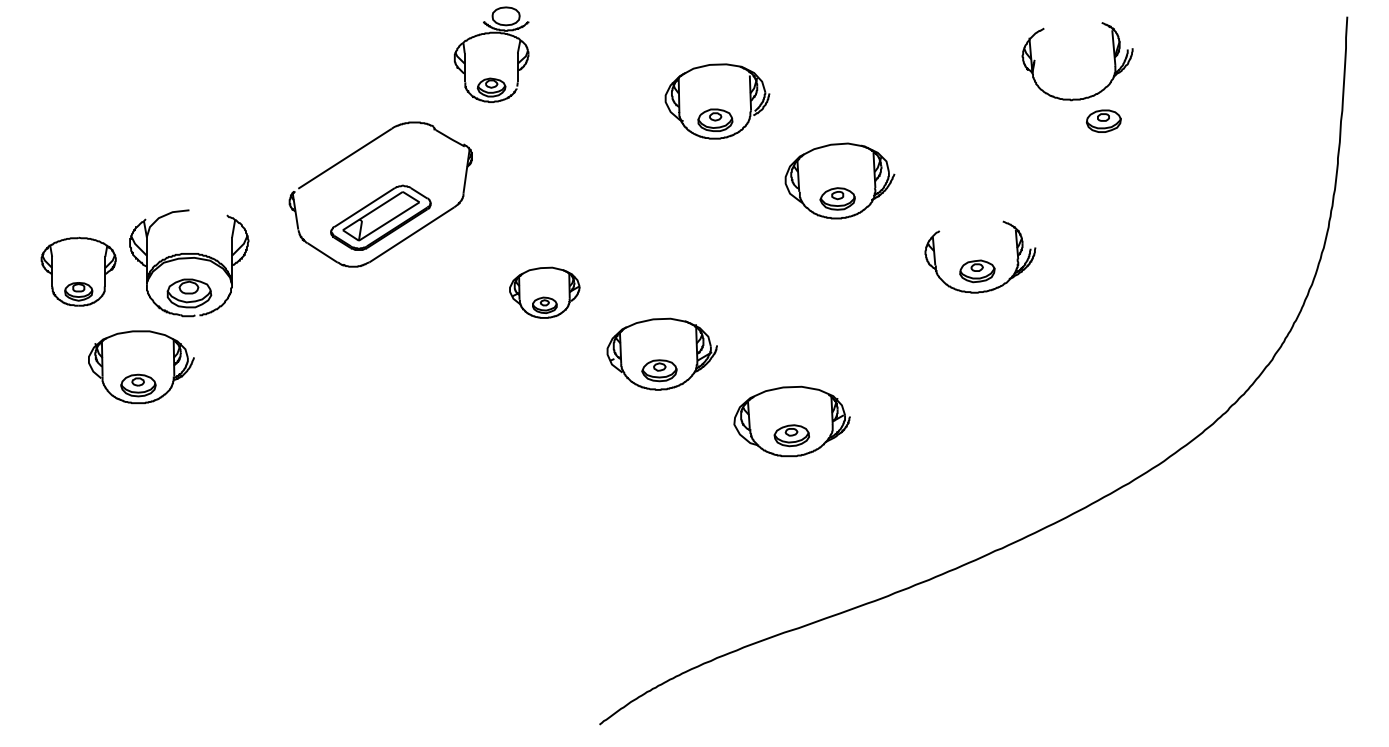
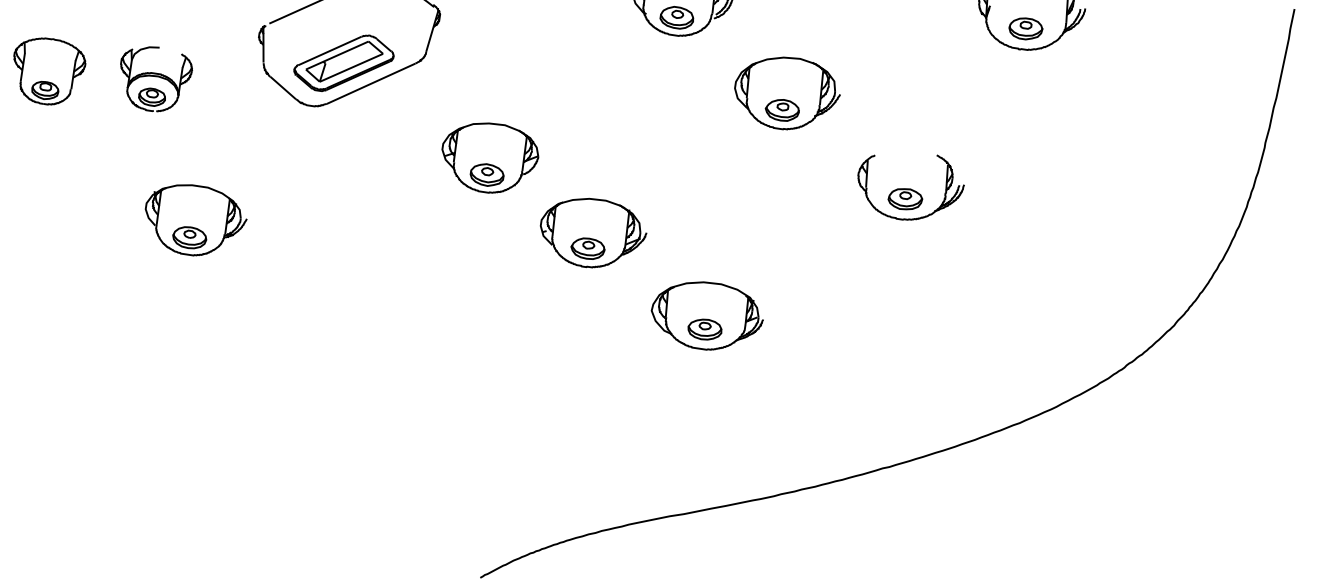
part: (1103, 120) -> (1025, 28), moved
part: (189, 263) -> (154, 79), size x0.62
part: (544, 292) -> (489, 157), size x1.43
part: (141, 367) -> (195, 220), moved

